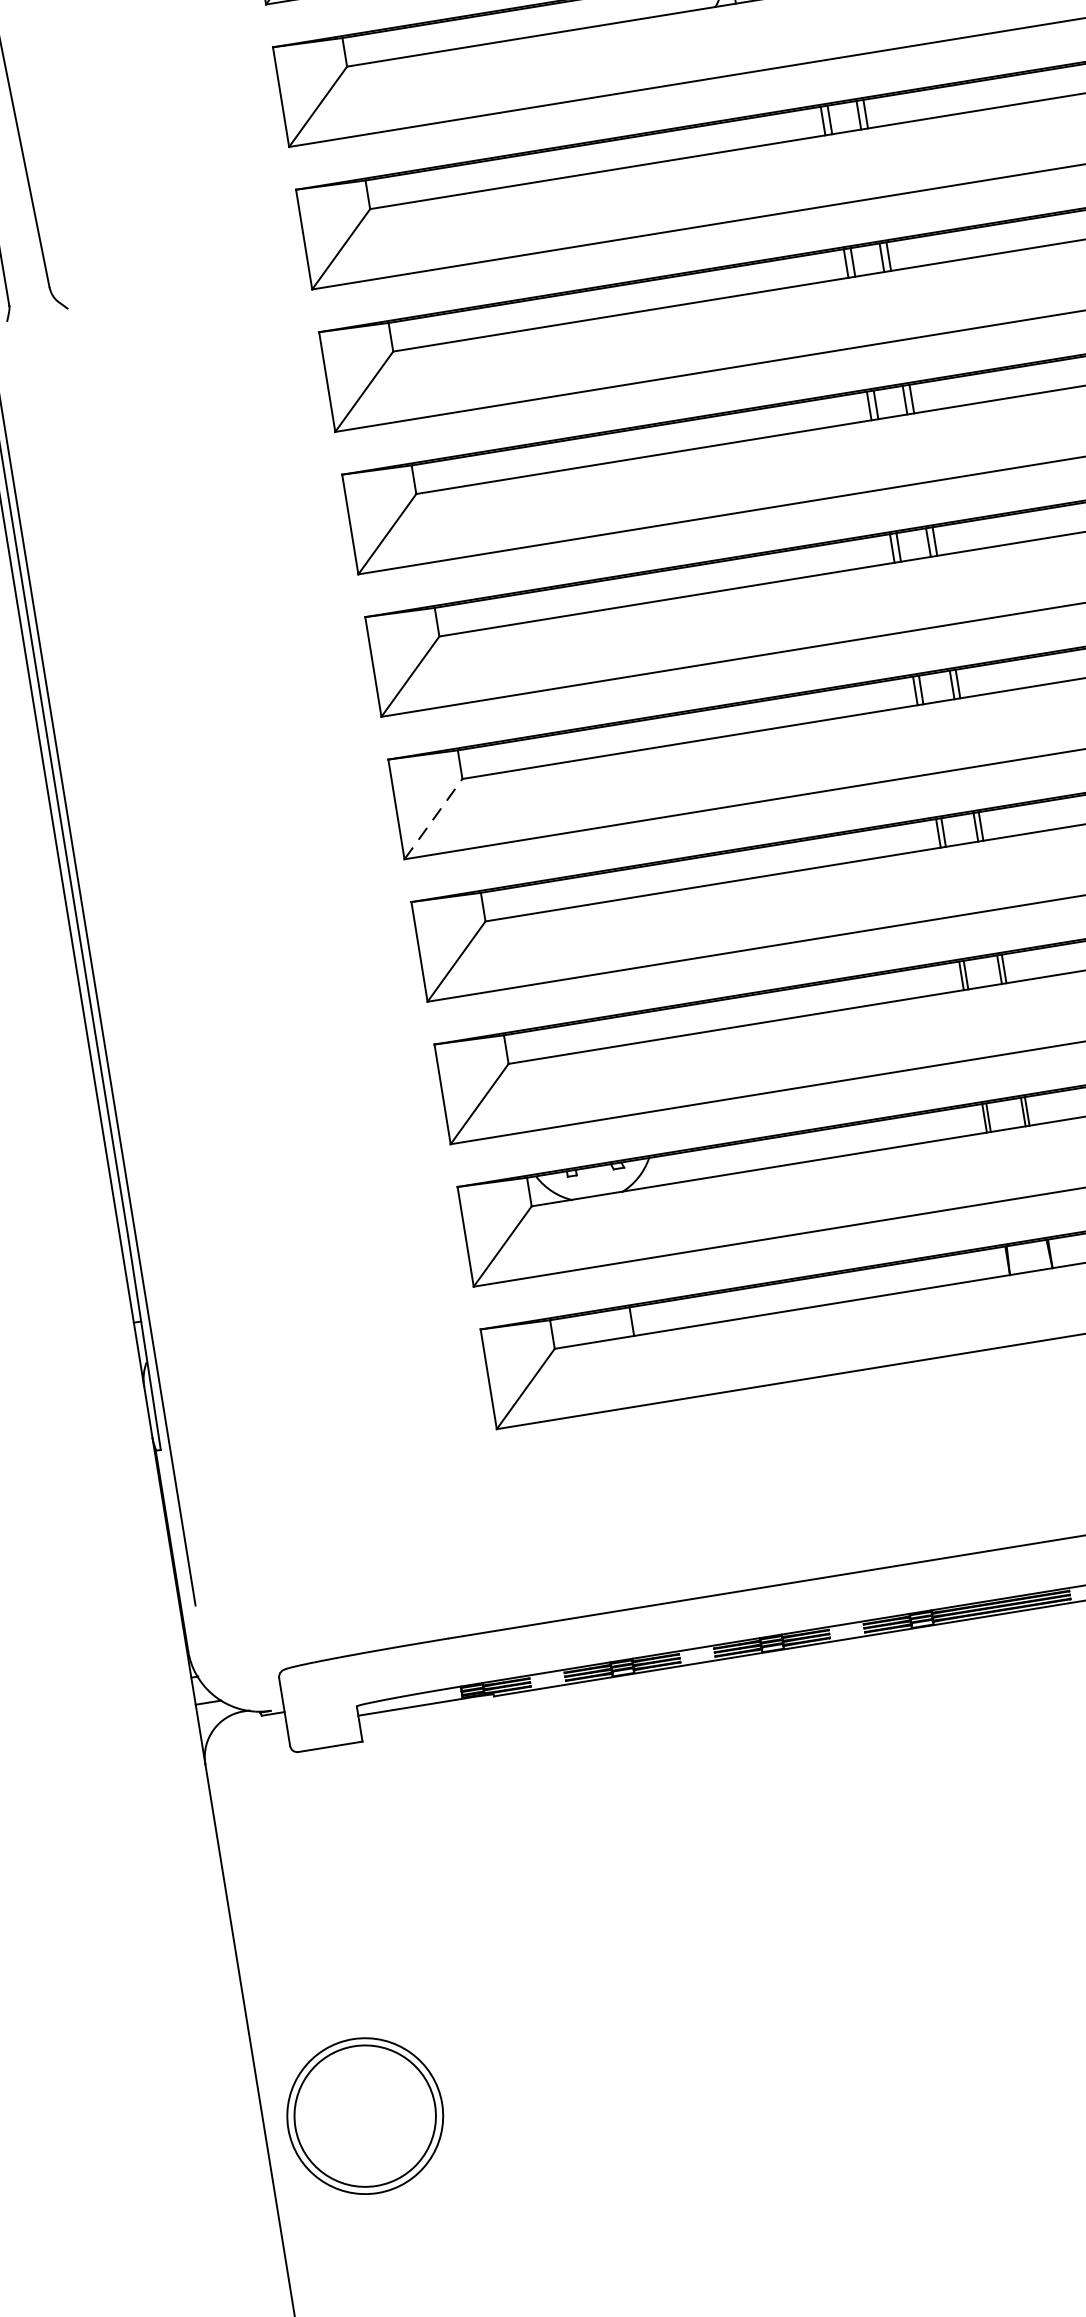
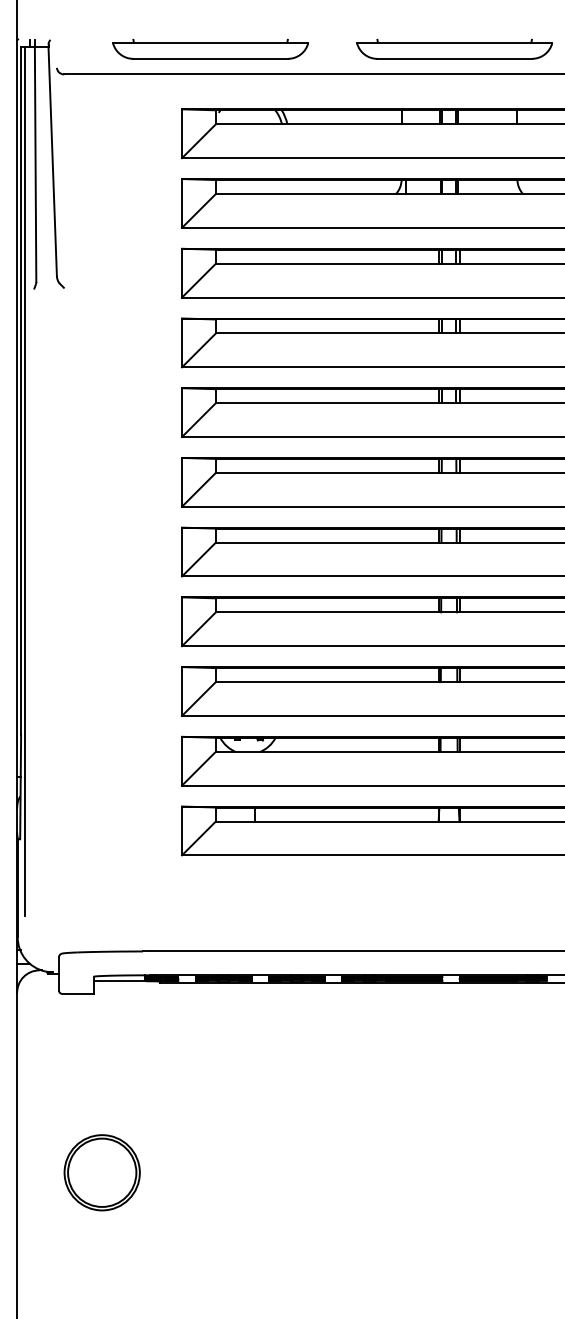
line: (432, 819) -> (198, 559), dashed -> solid
part: (363, 2115) -> (101, 1172), moved

